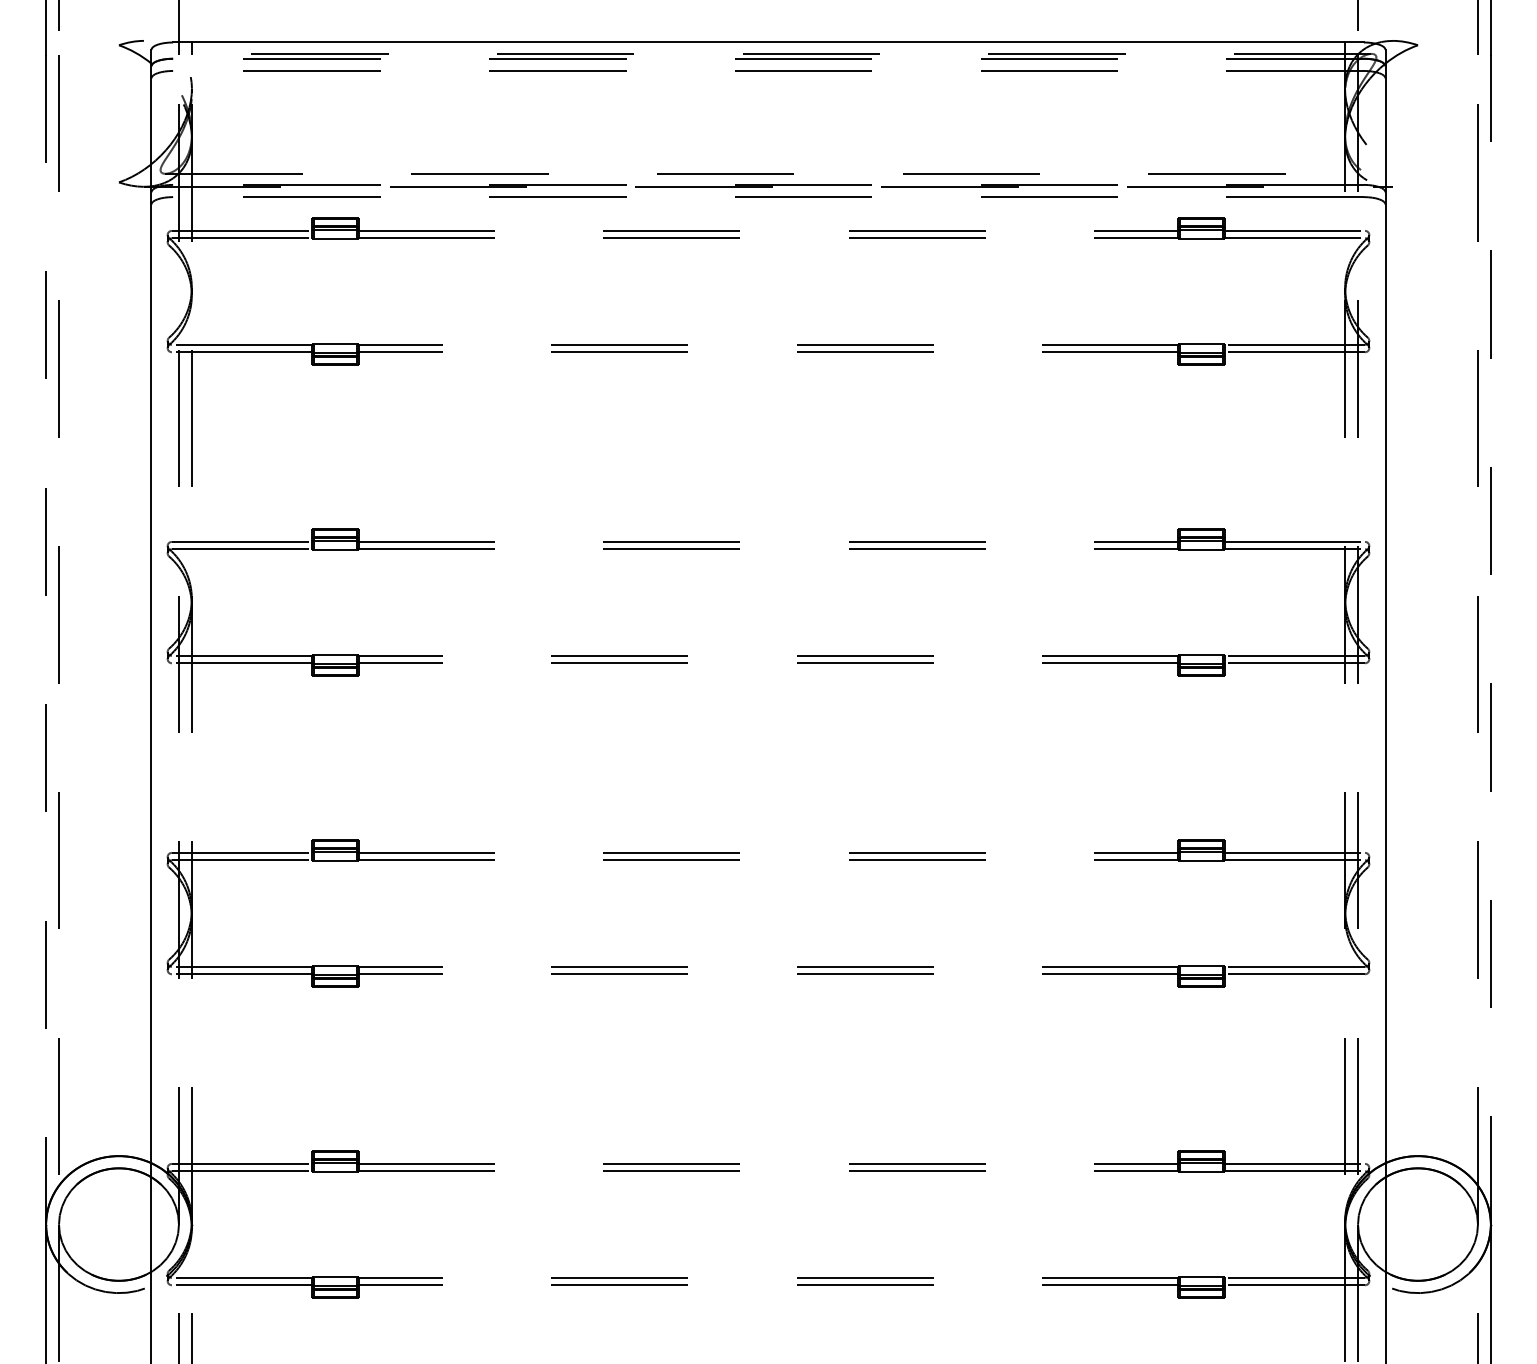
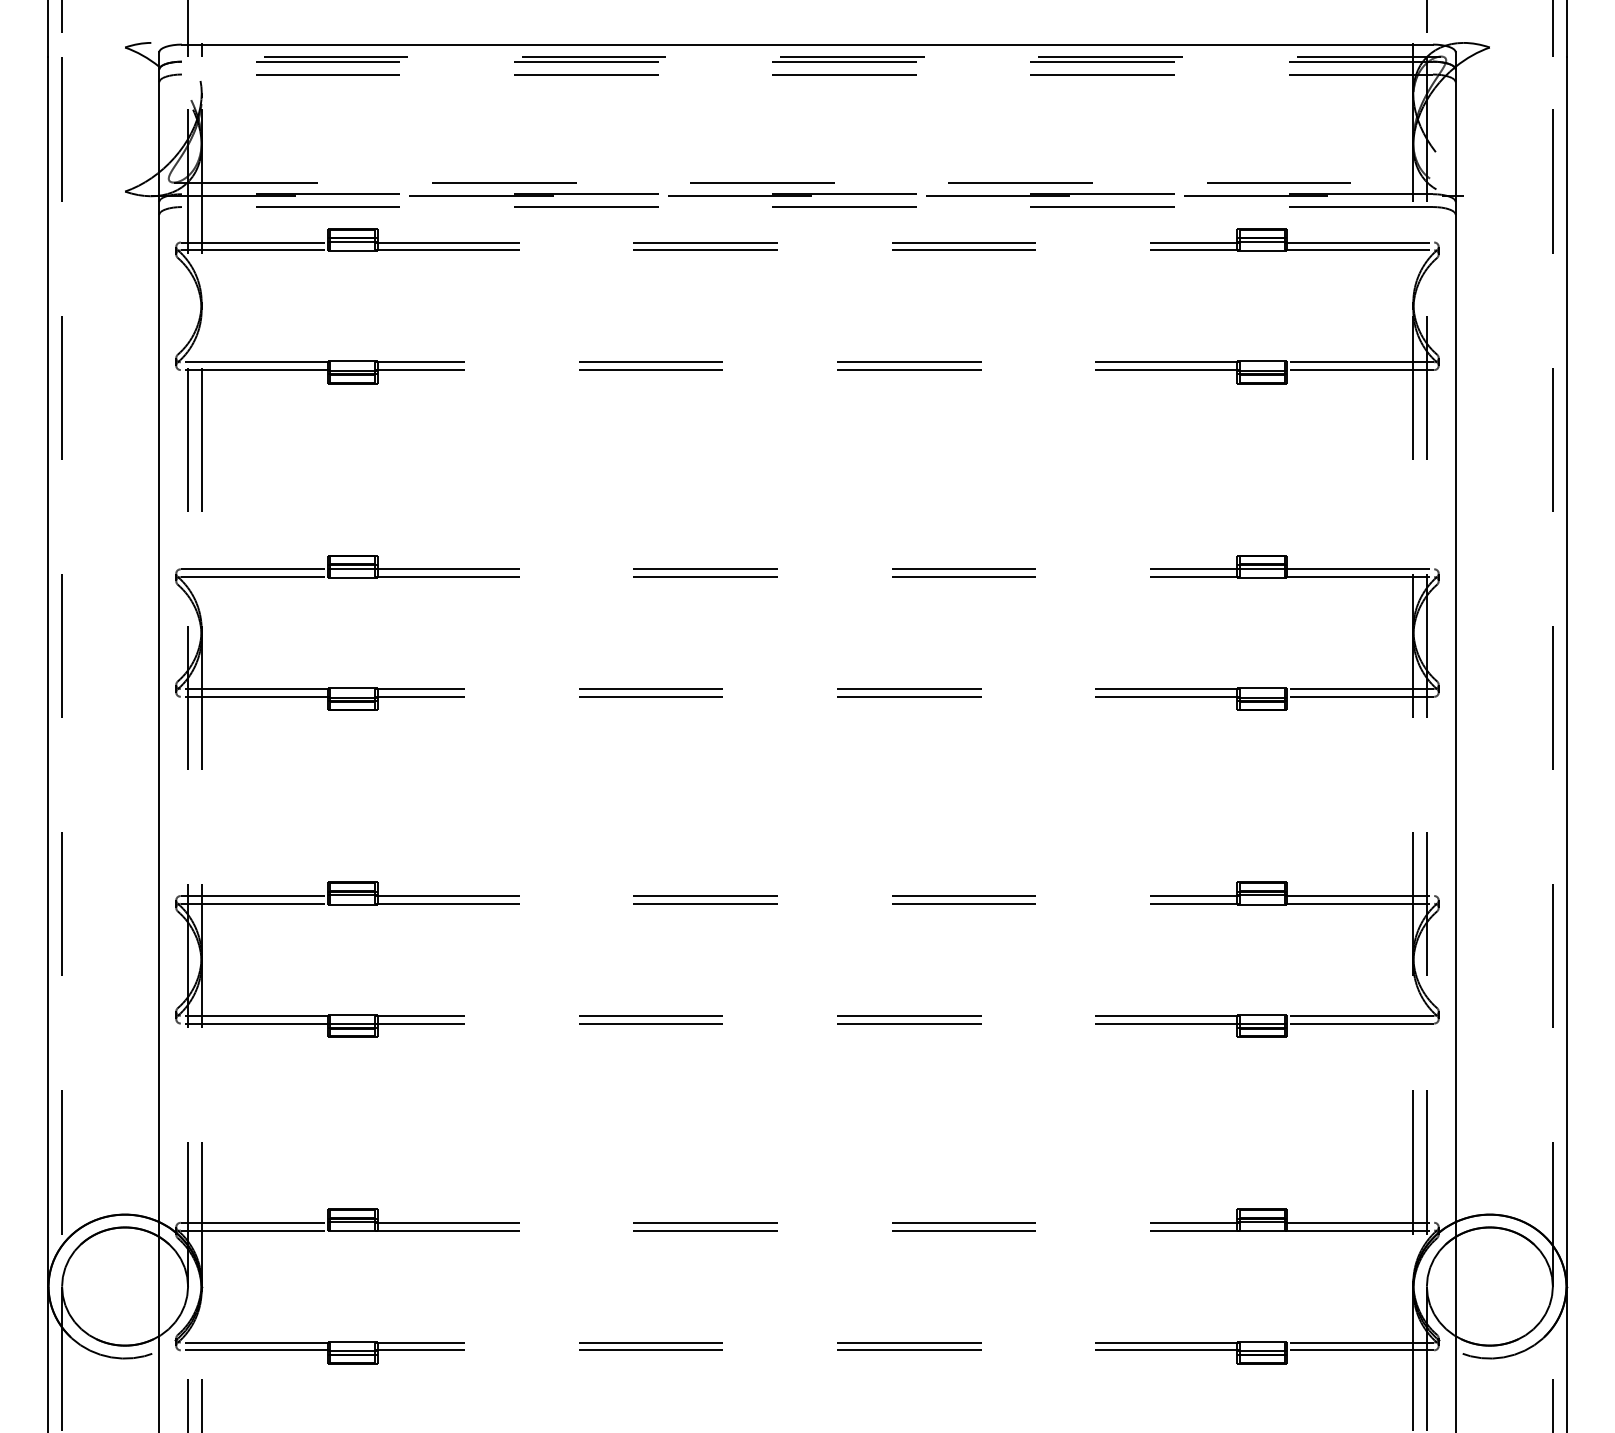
line: (46, 639) -> (48, 671), dashed -> solid
line: (1490, 639) -> (1566, 671), dashed -> solid

